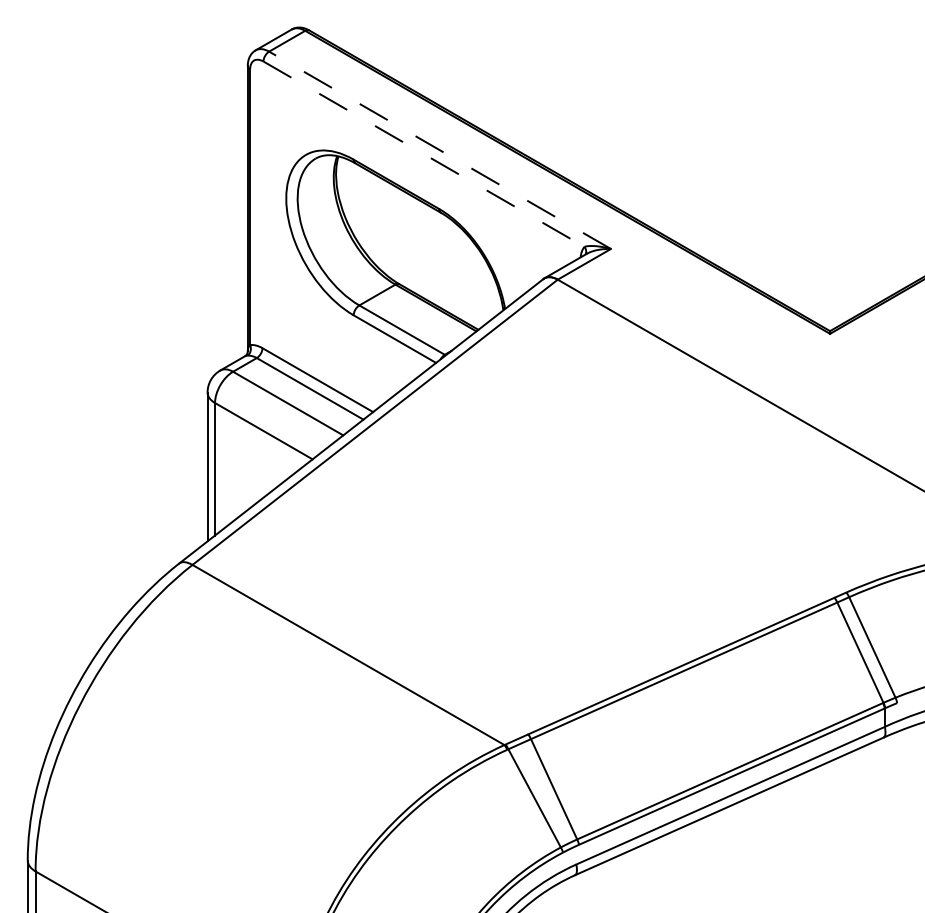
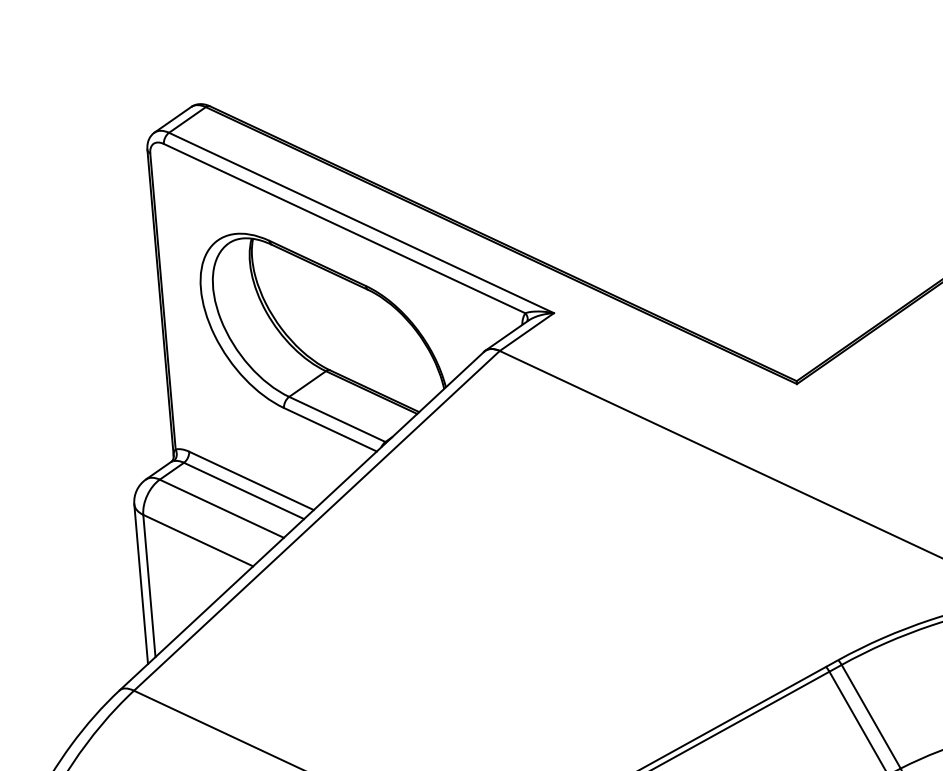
line: (439, 150) -> (360, 223), dashed -> solid
line: (424, 154) -> (345, 228), dashed -> solid

